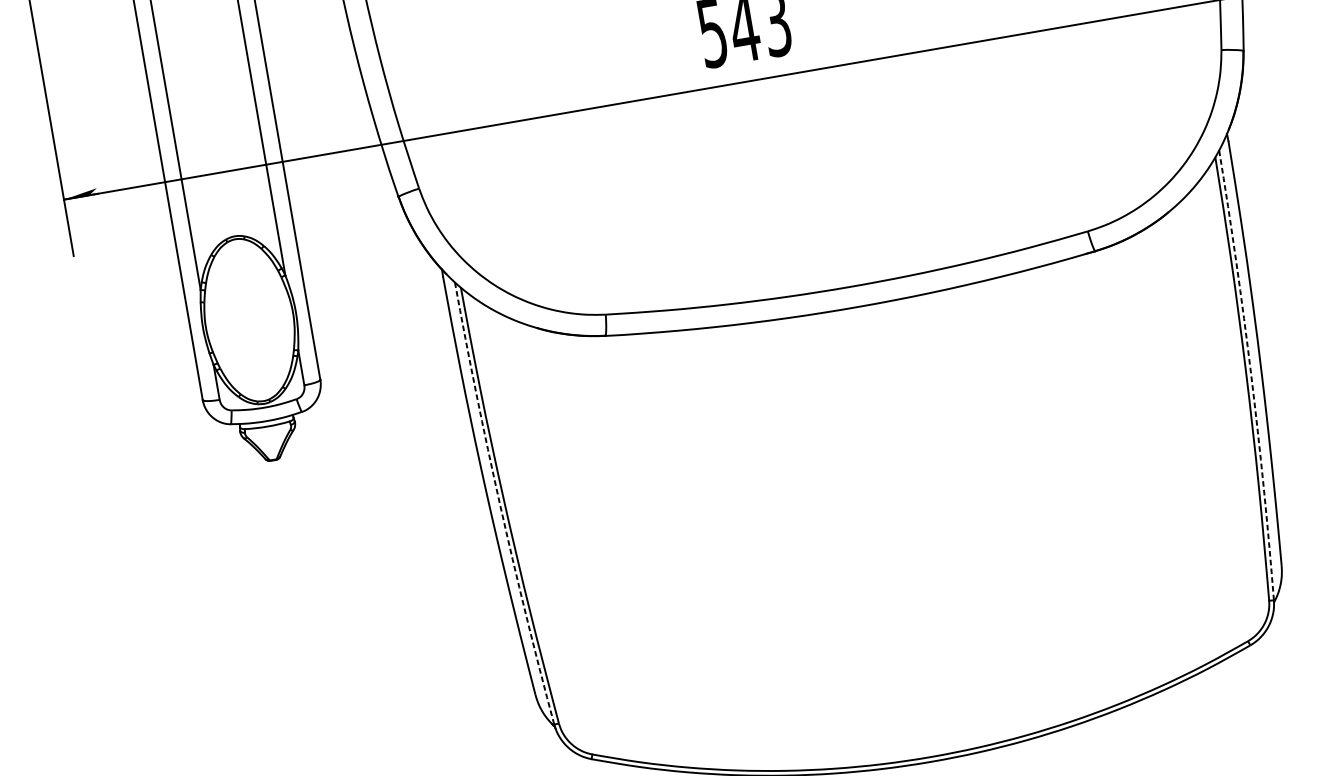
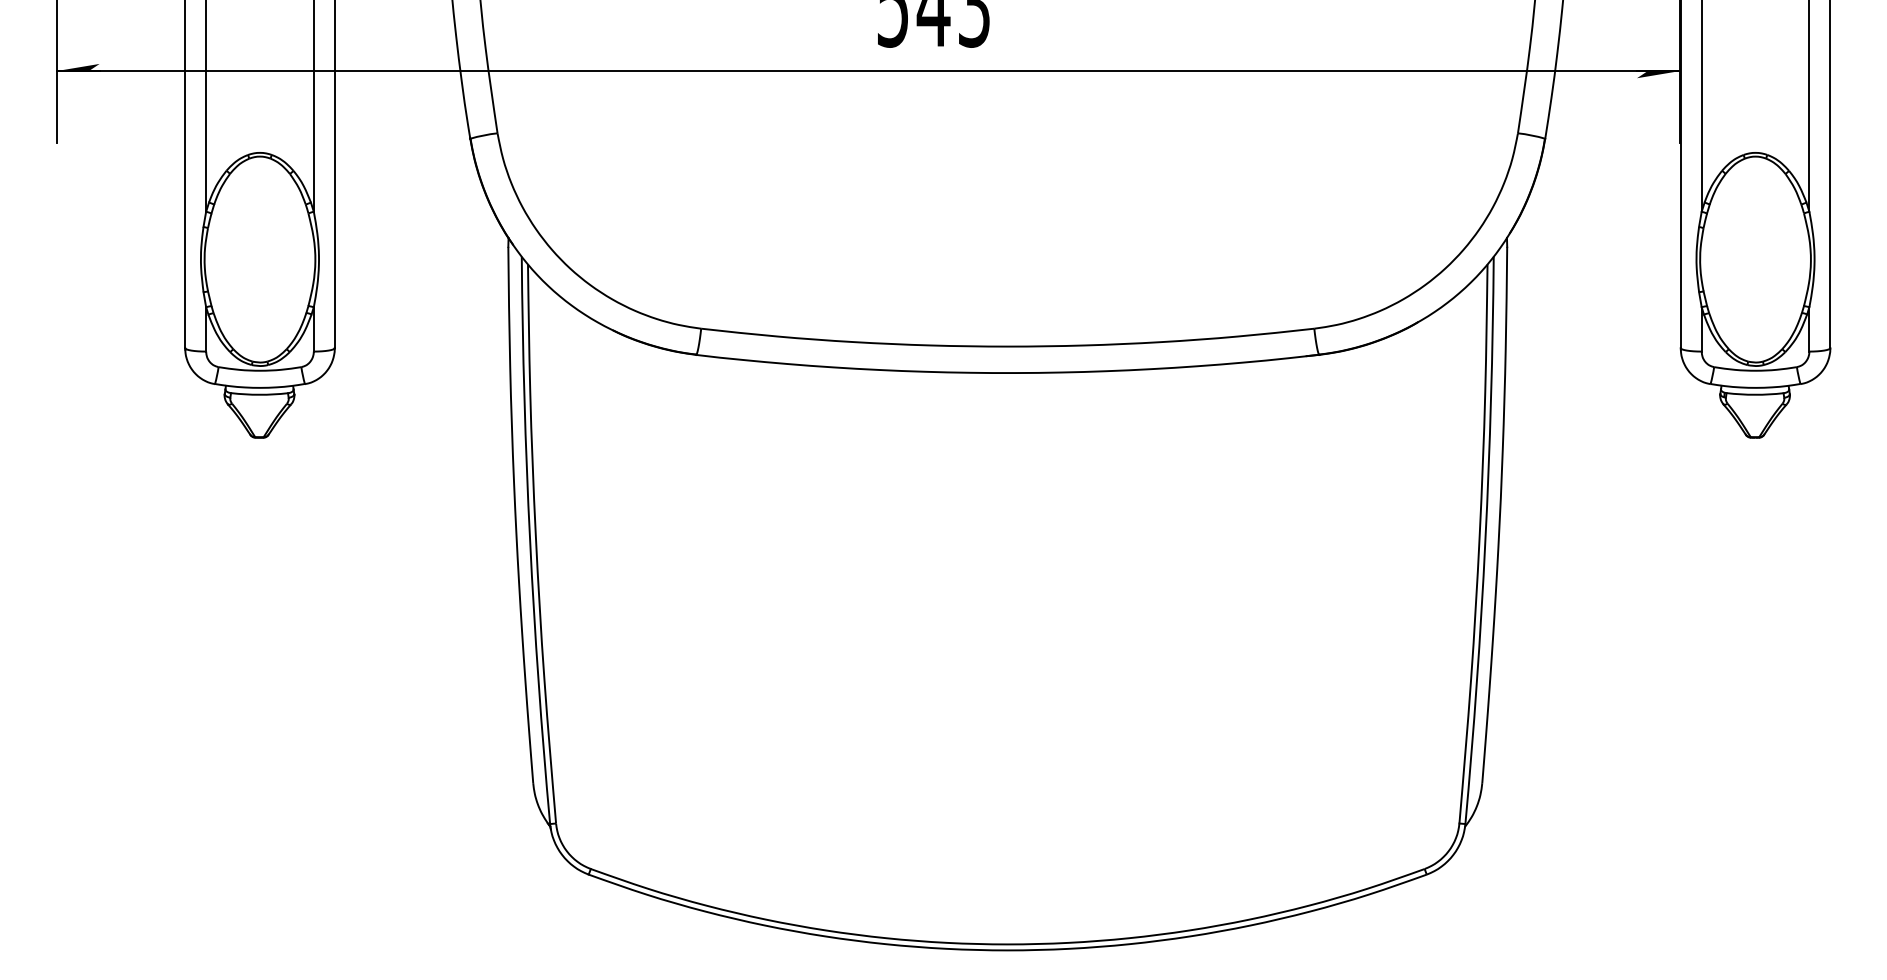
arc: (1251, 374) -> (1485, 540), dashed -> solid
arc: (500, 504) -> (530, 540), dashed -> solid

